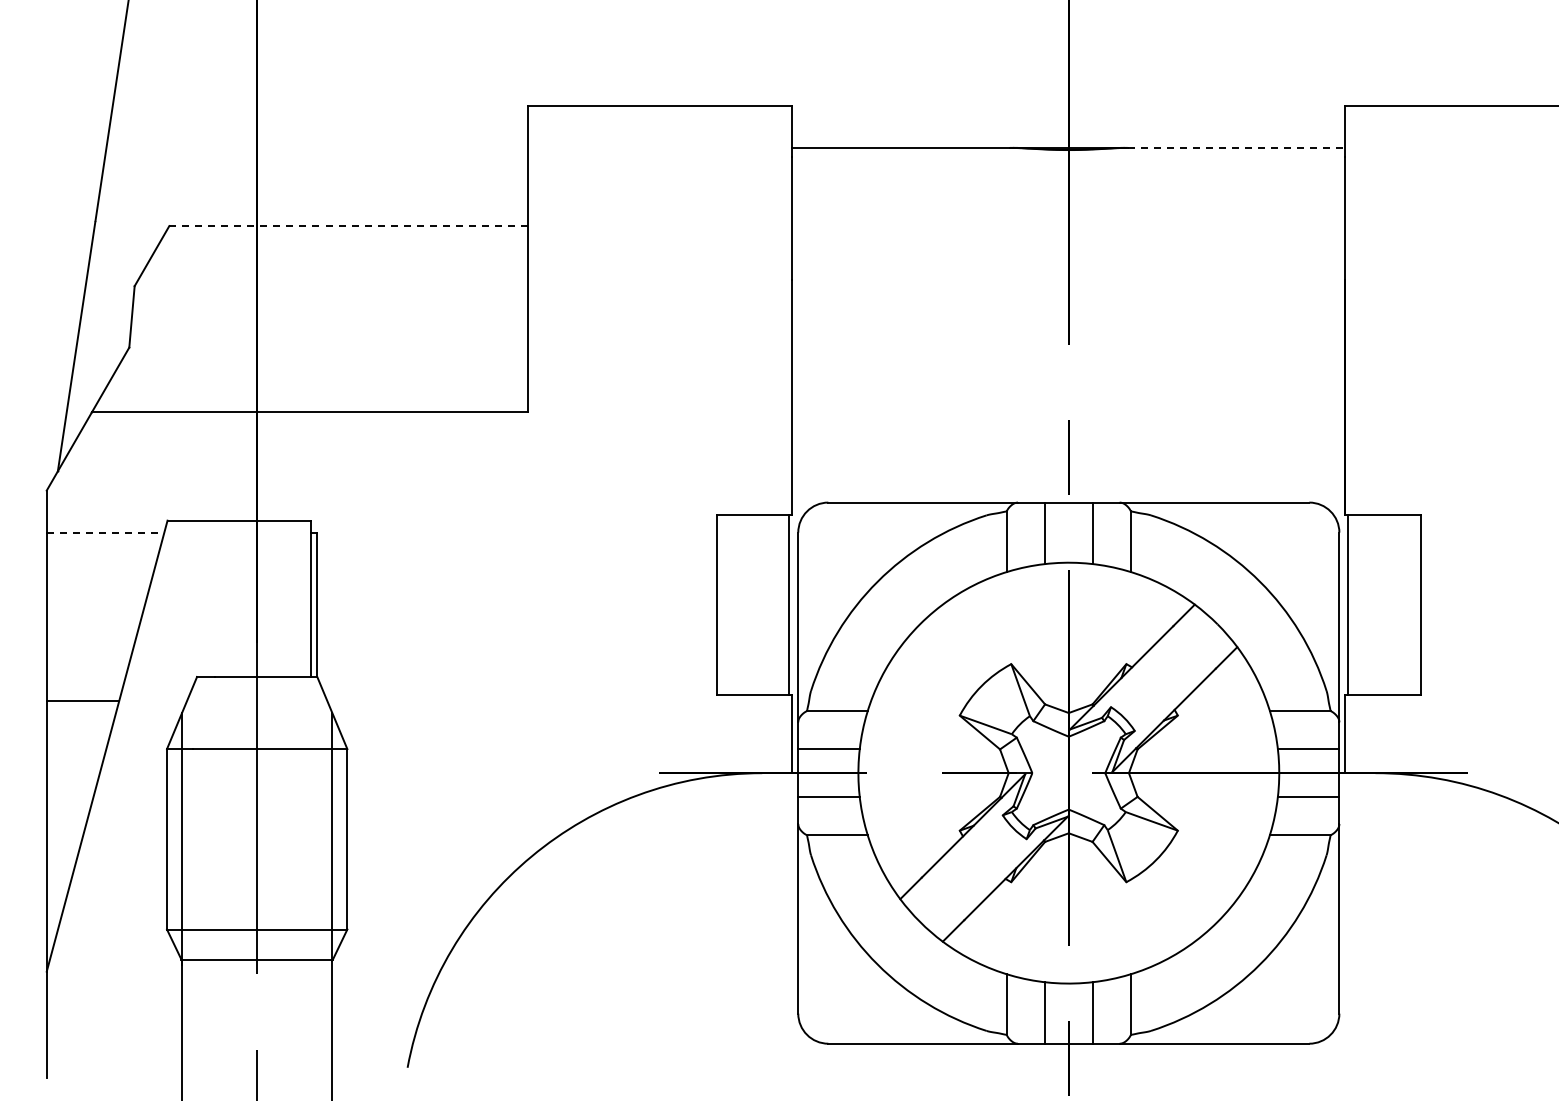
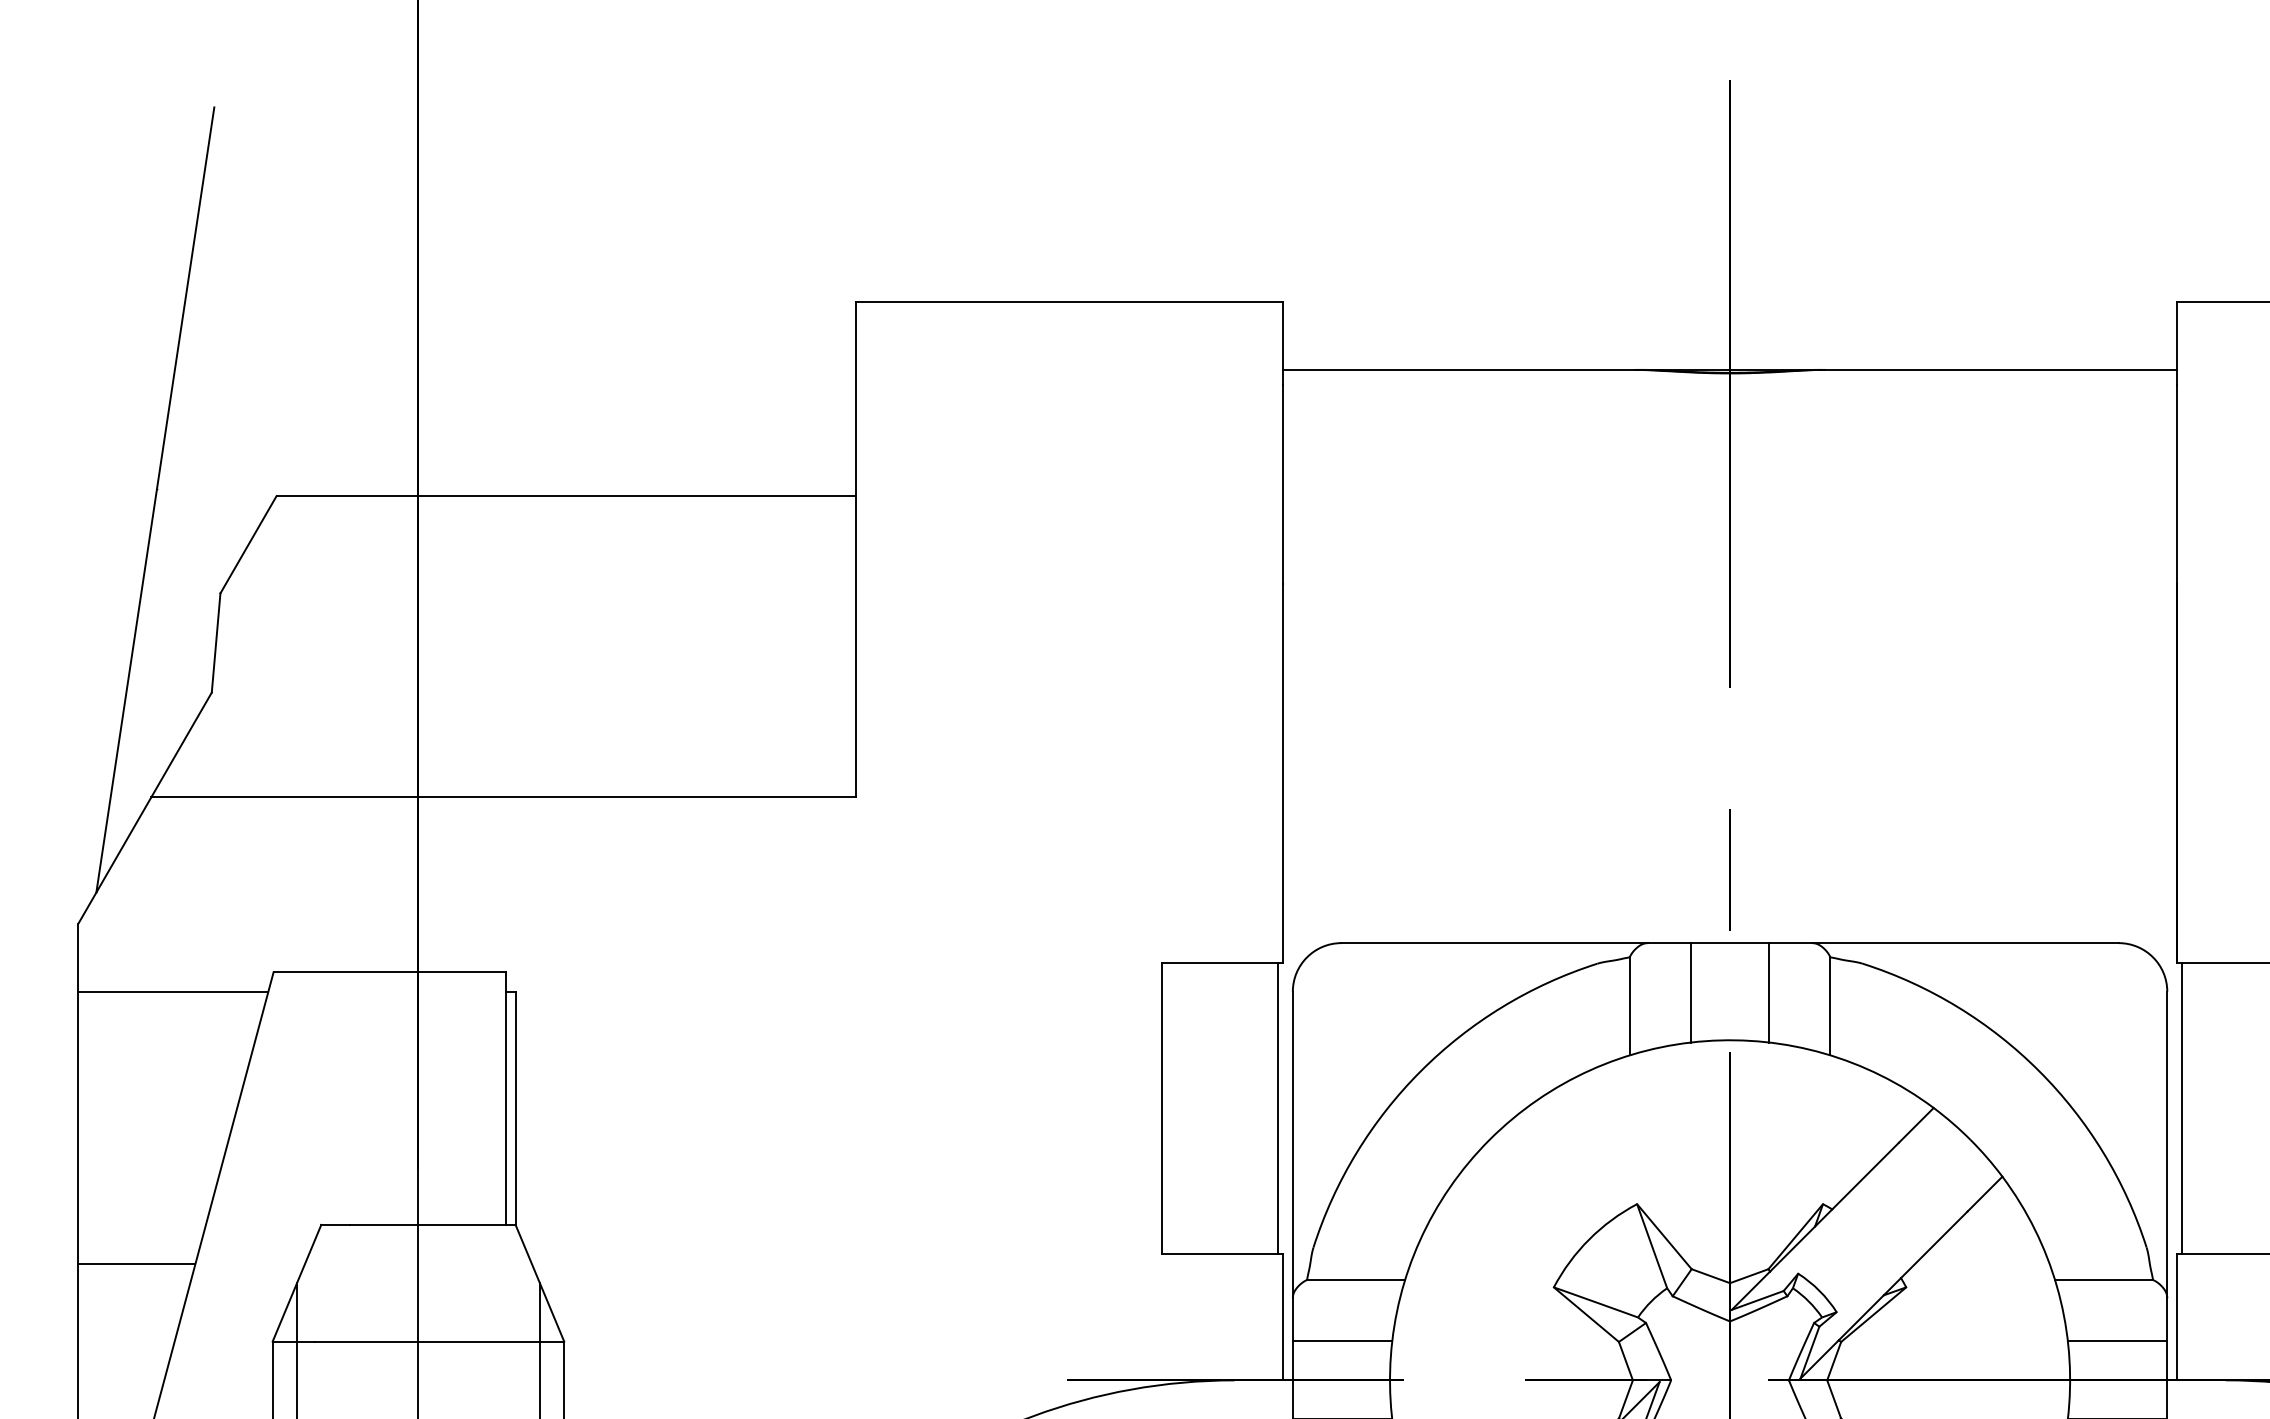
line: (1236, 147) -> (2001, 369), dashed -> solid
line: (349, 226) -> (567, 496), dashed -> solid
line: (105, 532) -> (173, 991), dashed -> solid

